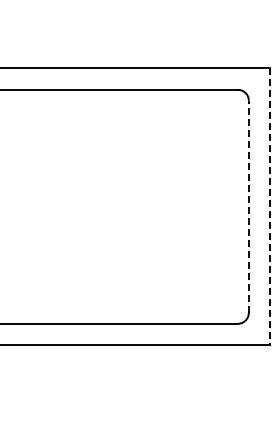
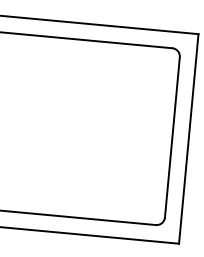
line: (248, 206) -> (172, 137), dashed -> solid
line: (270, 206) -> (188, 138), dashed -> solid

